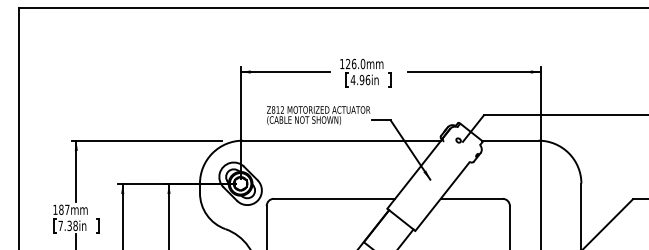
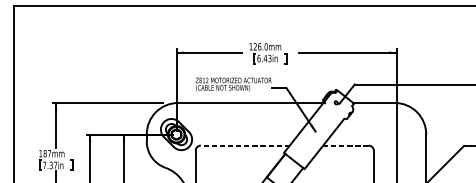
text: (360, 79) -> (264, 58), 4.96in -> 6.43in
line: (334, 198) -> (245, 145), solid -> dashed
line: (471, 198) -> (345, 145), solid -> dashed
text: (75, 225) -> (55, 165), 7.38in -> 7.37in

